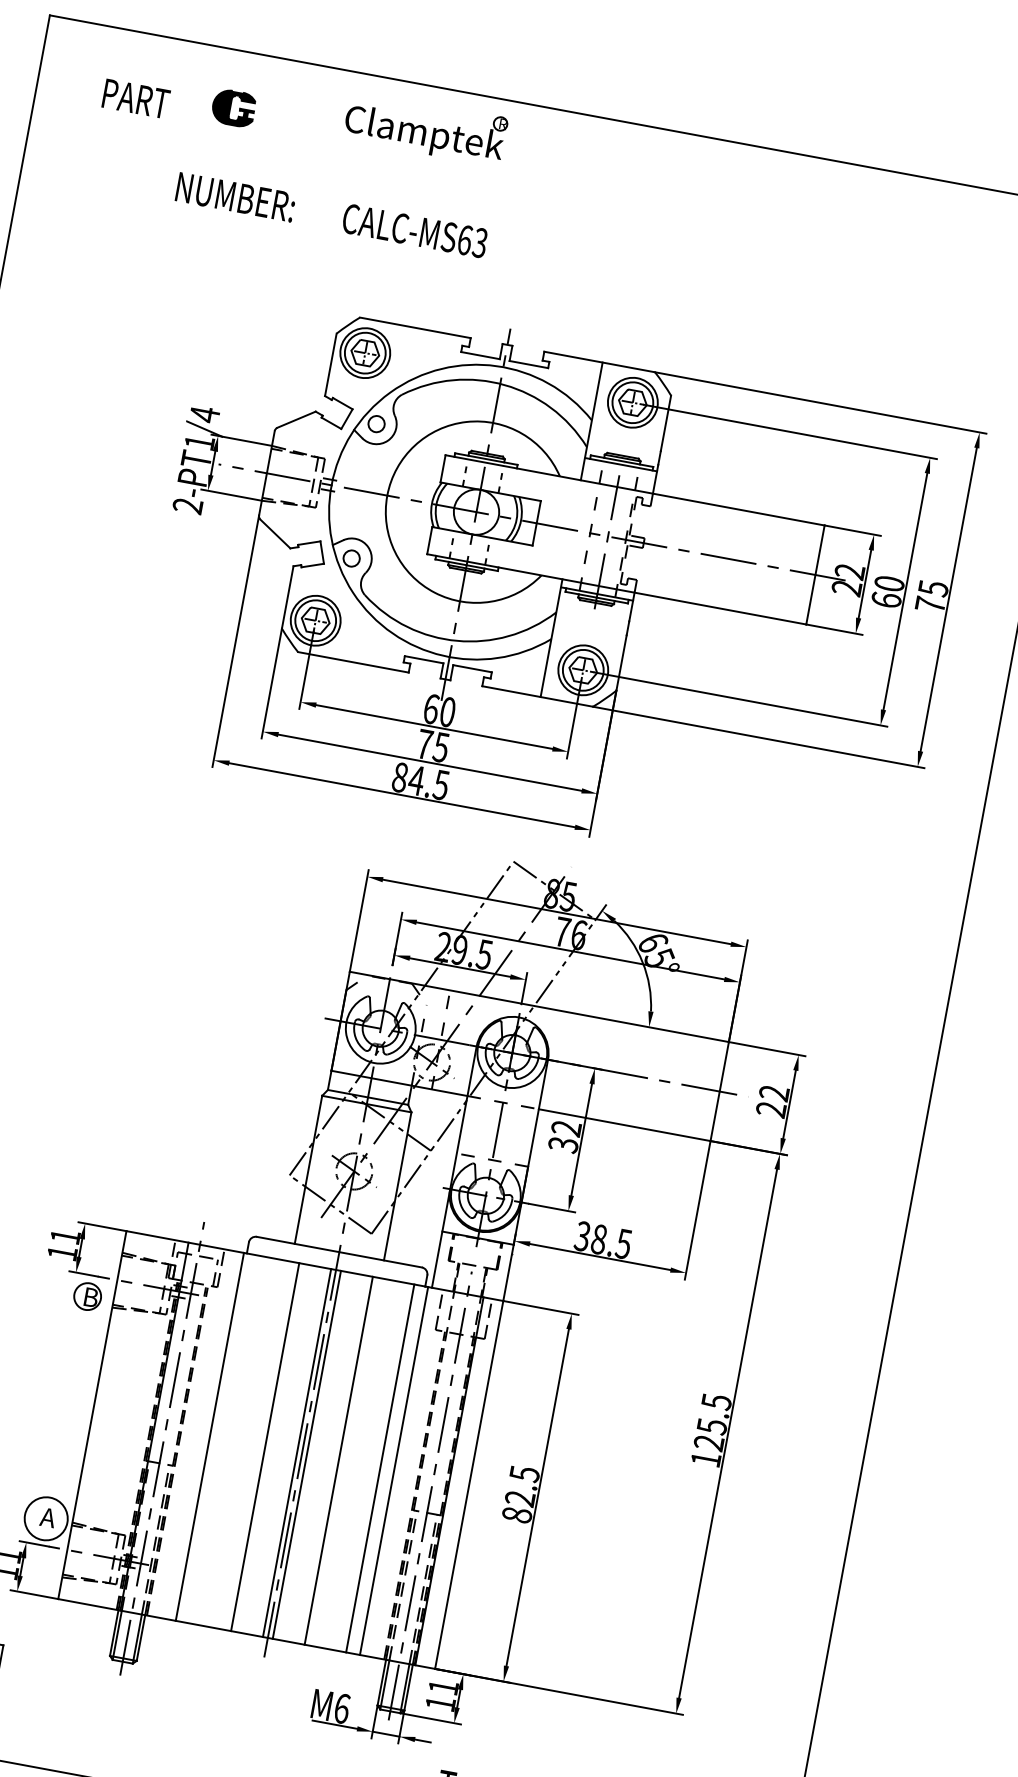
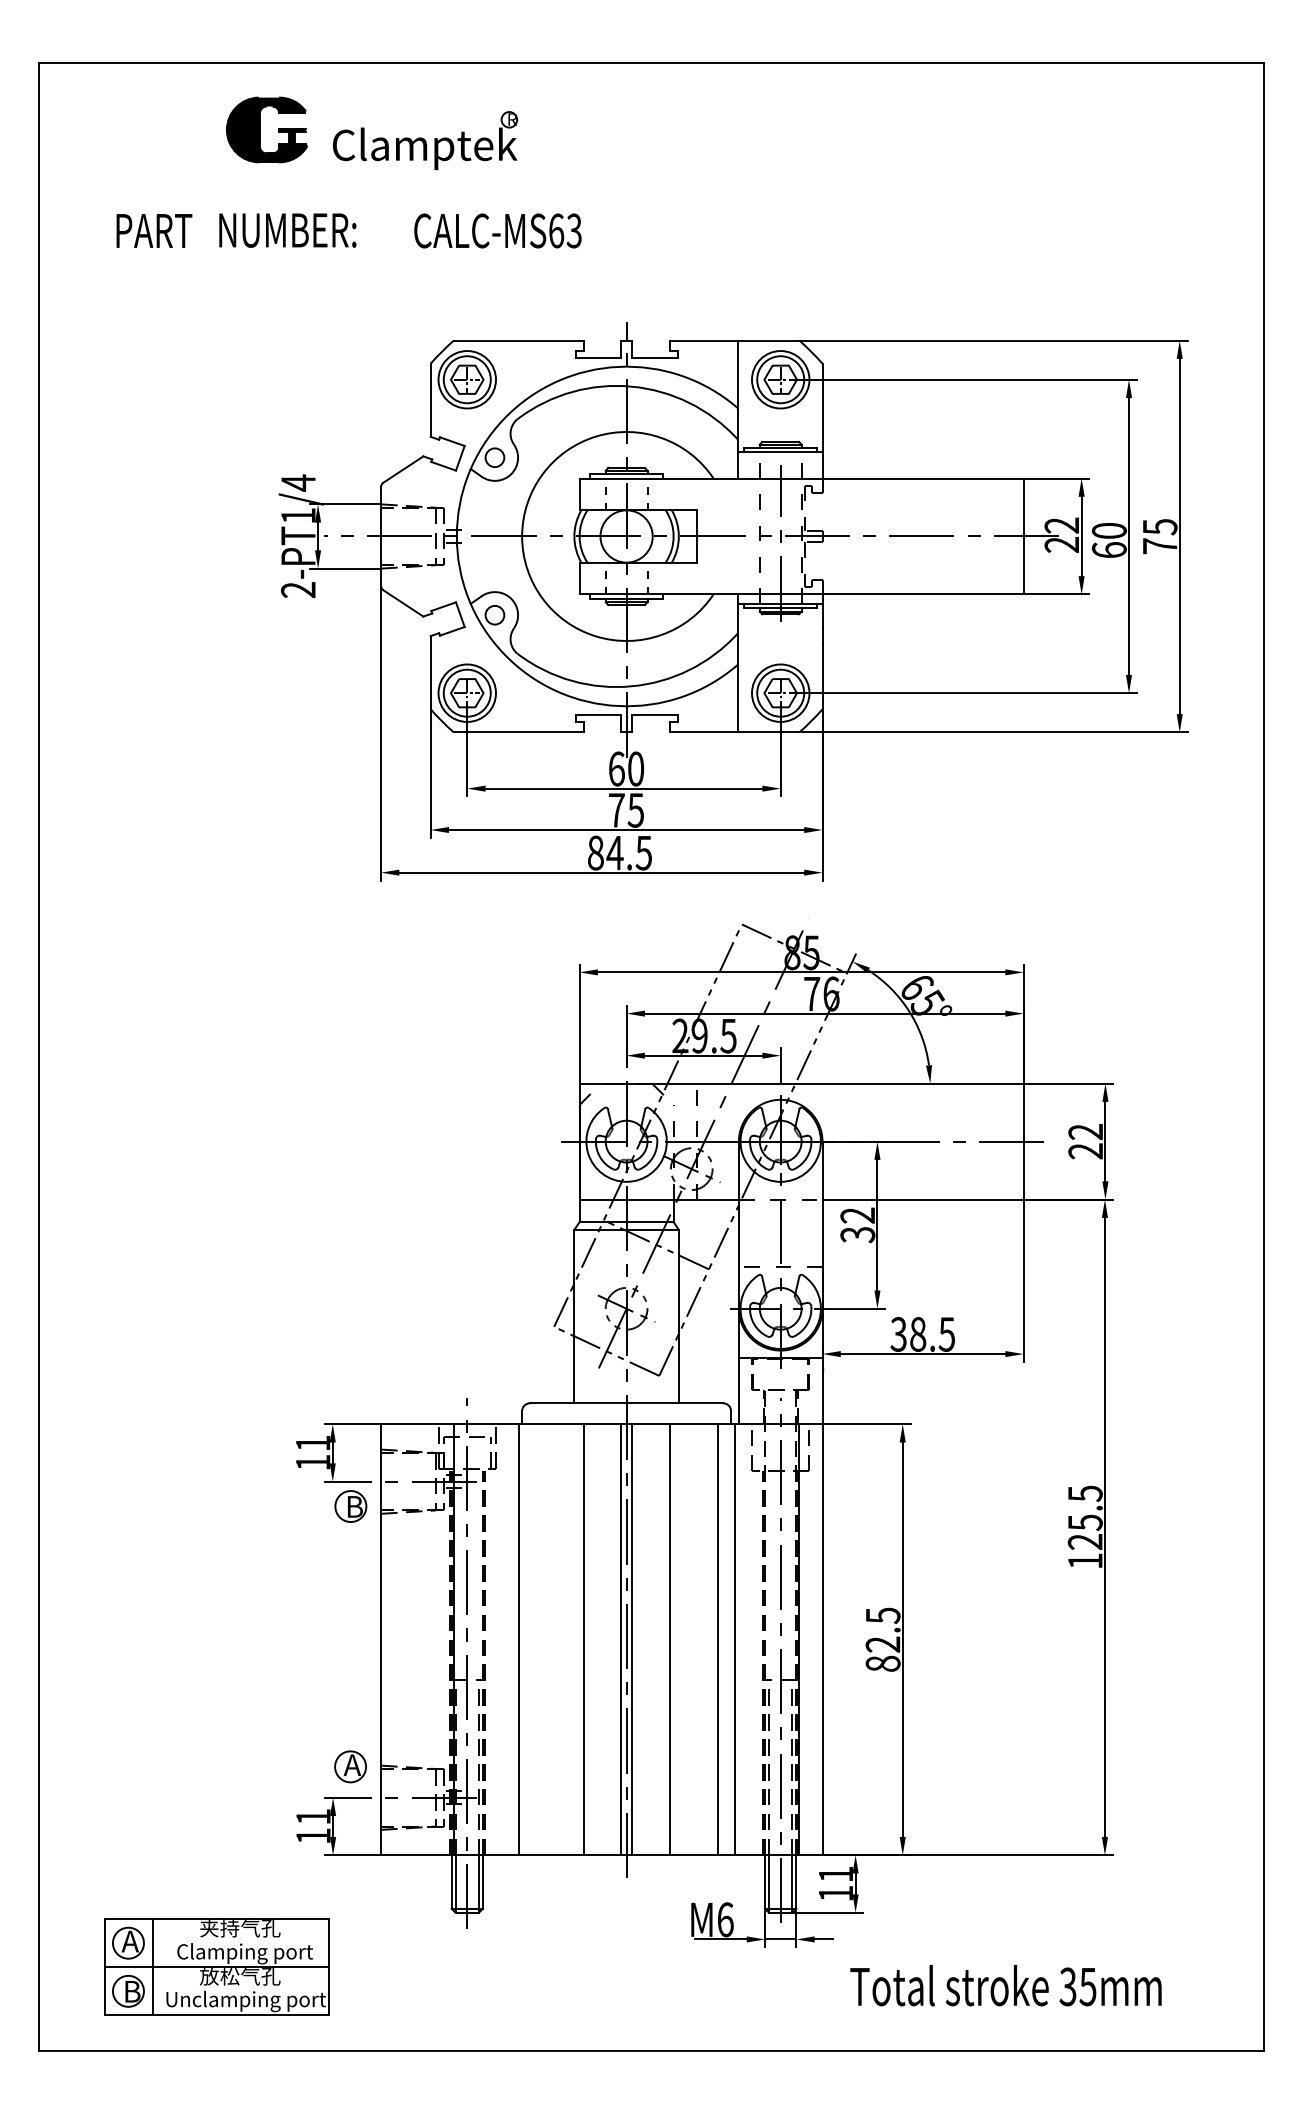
text: (136, 98) -> (154, 230), moved
part: (233, 107) -> (266, 129), size x1.67
part: (424, 128) -> (424, 140), moved
circle: (46, 1518) -> (350, 1766), size x0.62

